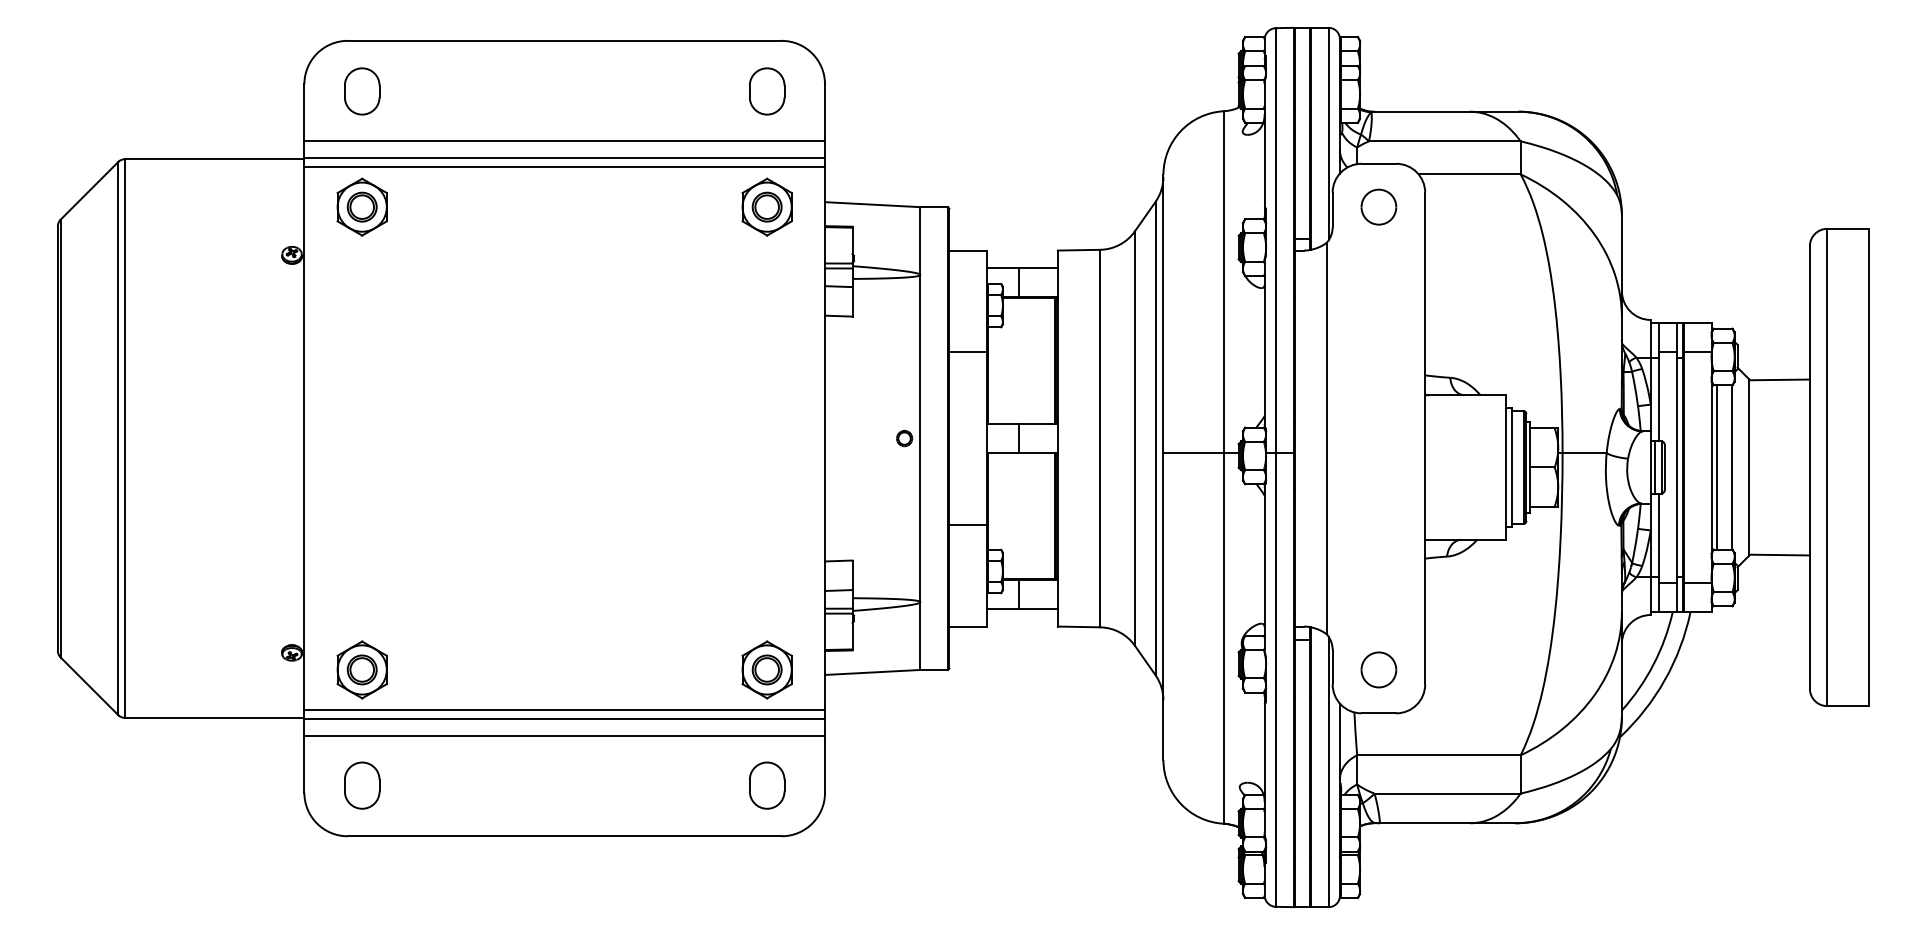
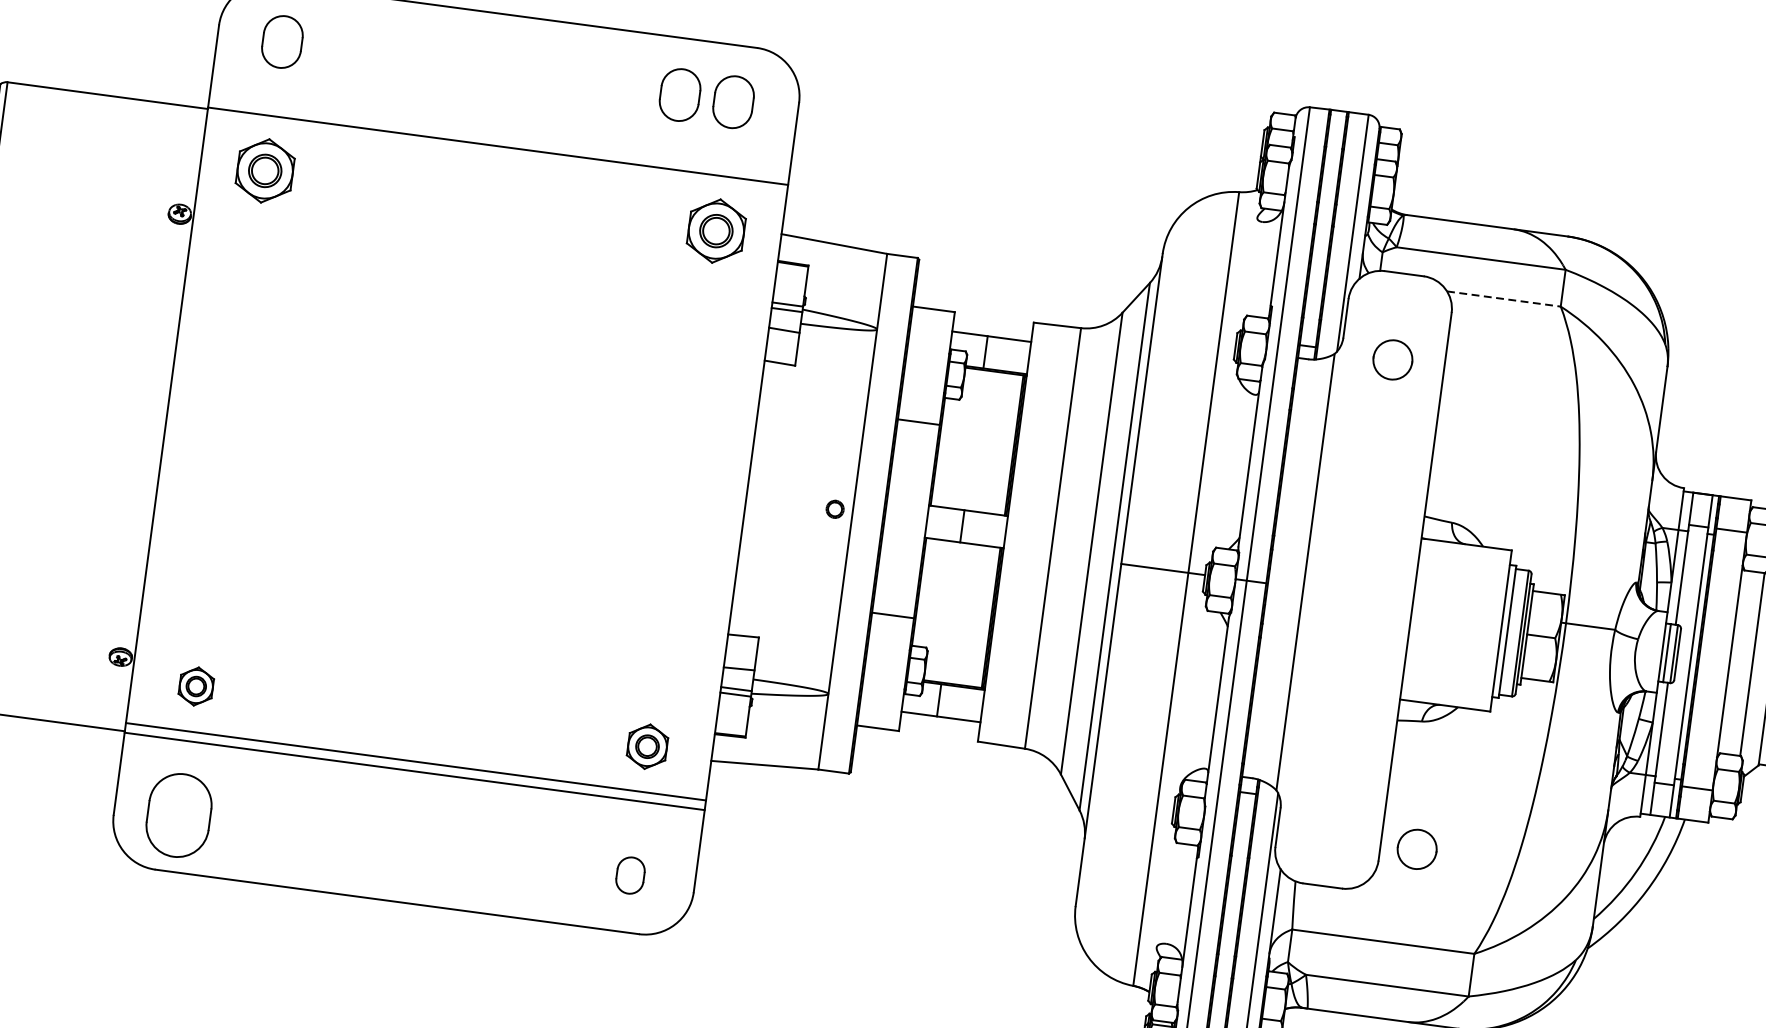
part: (719, 91) -> (680, 95), added
line: (564, 140) -> (500, 126), removed
line: (564, 166) -> (496, 155), removed
line: (1470, 174) -> (1504, 299), solid -> dashed
part: (1378, 206) -> (1392, 359), moved
line: (1717, 467) -> (1736, 662), removed
part: (361, 669) -> (195, 685), size x0.6
part: (766, 669) -> (646, 746), size x0.7
part: (1378, 669) -> (1416, 848), moved
line: (564, 736) -> (411, 790), removed
part: (362, 785) -> (179, 815), size x1.6
part: (767, 785) -> (630, 875), size x0.7

